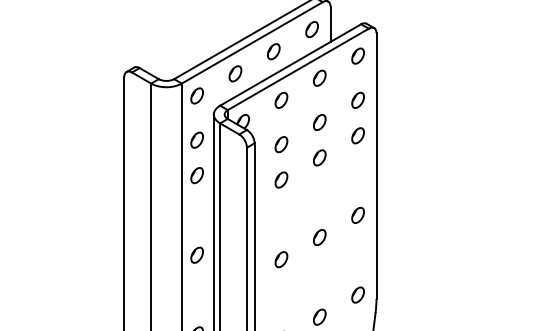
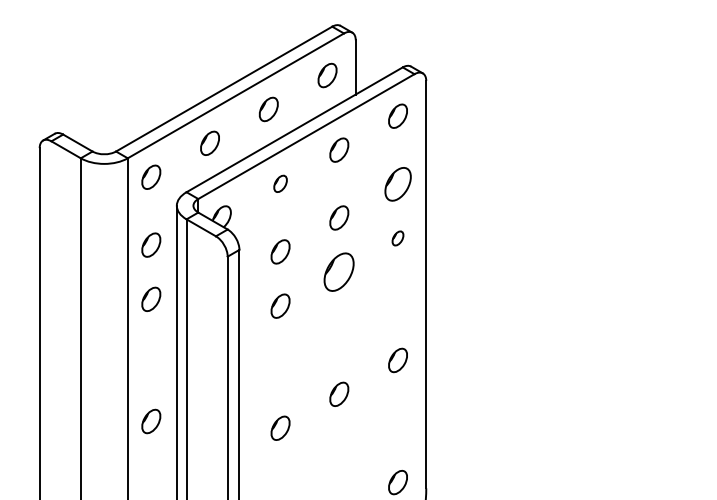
part: (281, 99) -> (280, 182), size x0.7
part: (357, 99) -> (397, 182), size x1.4
part: (357, 135) -> (397, 237), size x0.6
part: (319, 157) -> (338, 271), size x1.6

